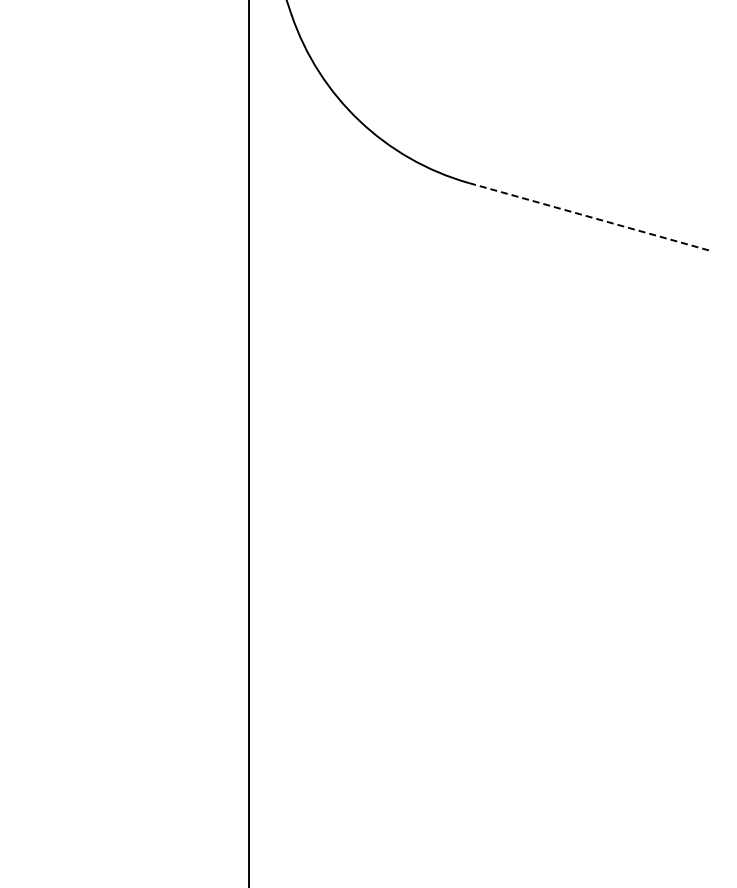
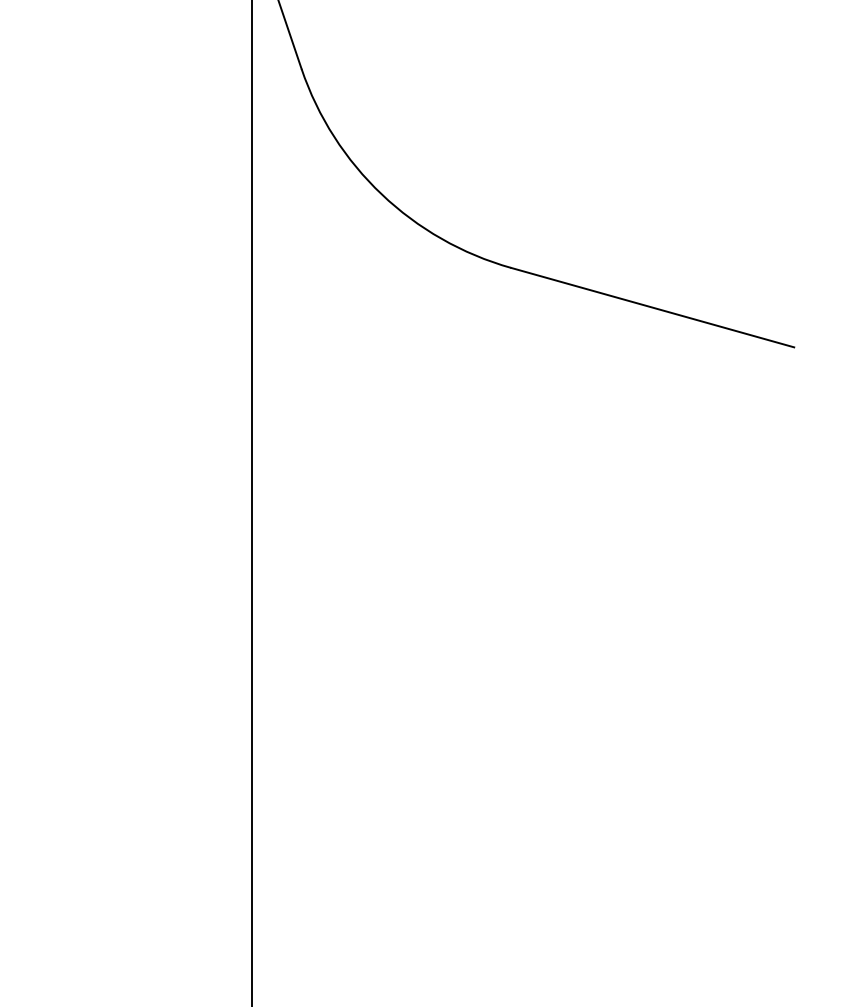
line: (589, 216) -> (653, 307), dashed -> solid

